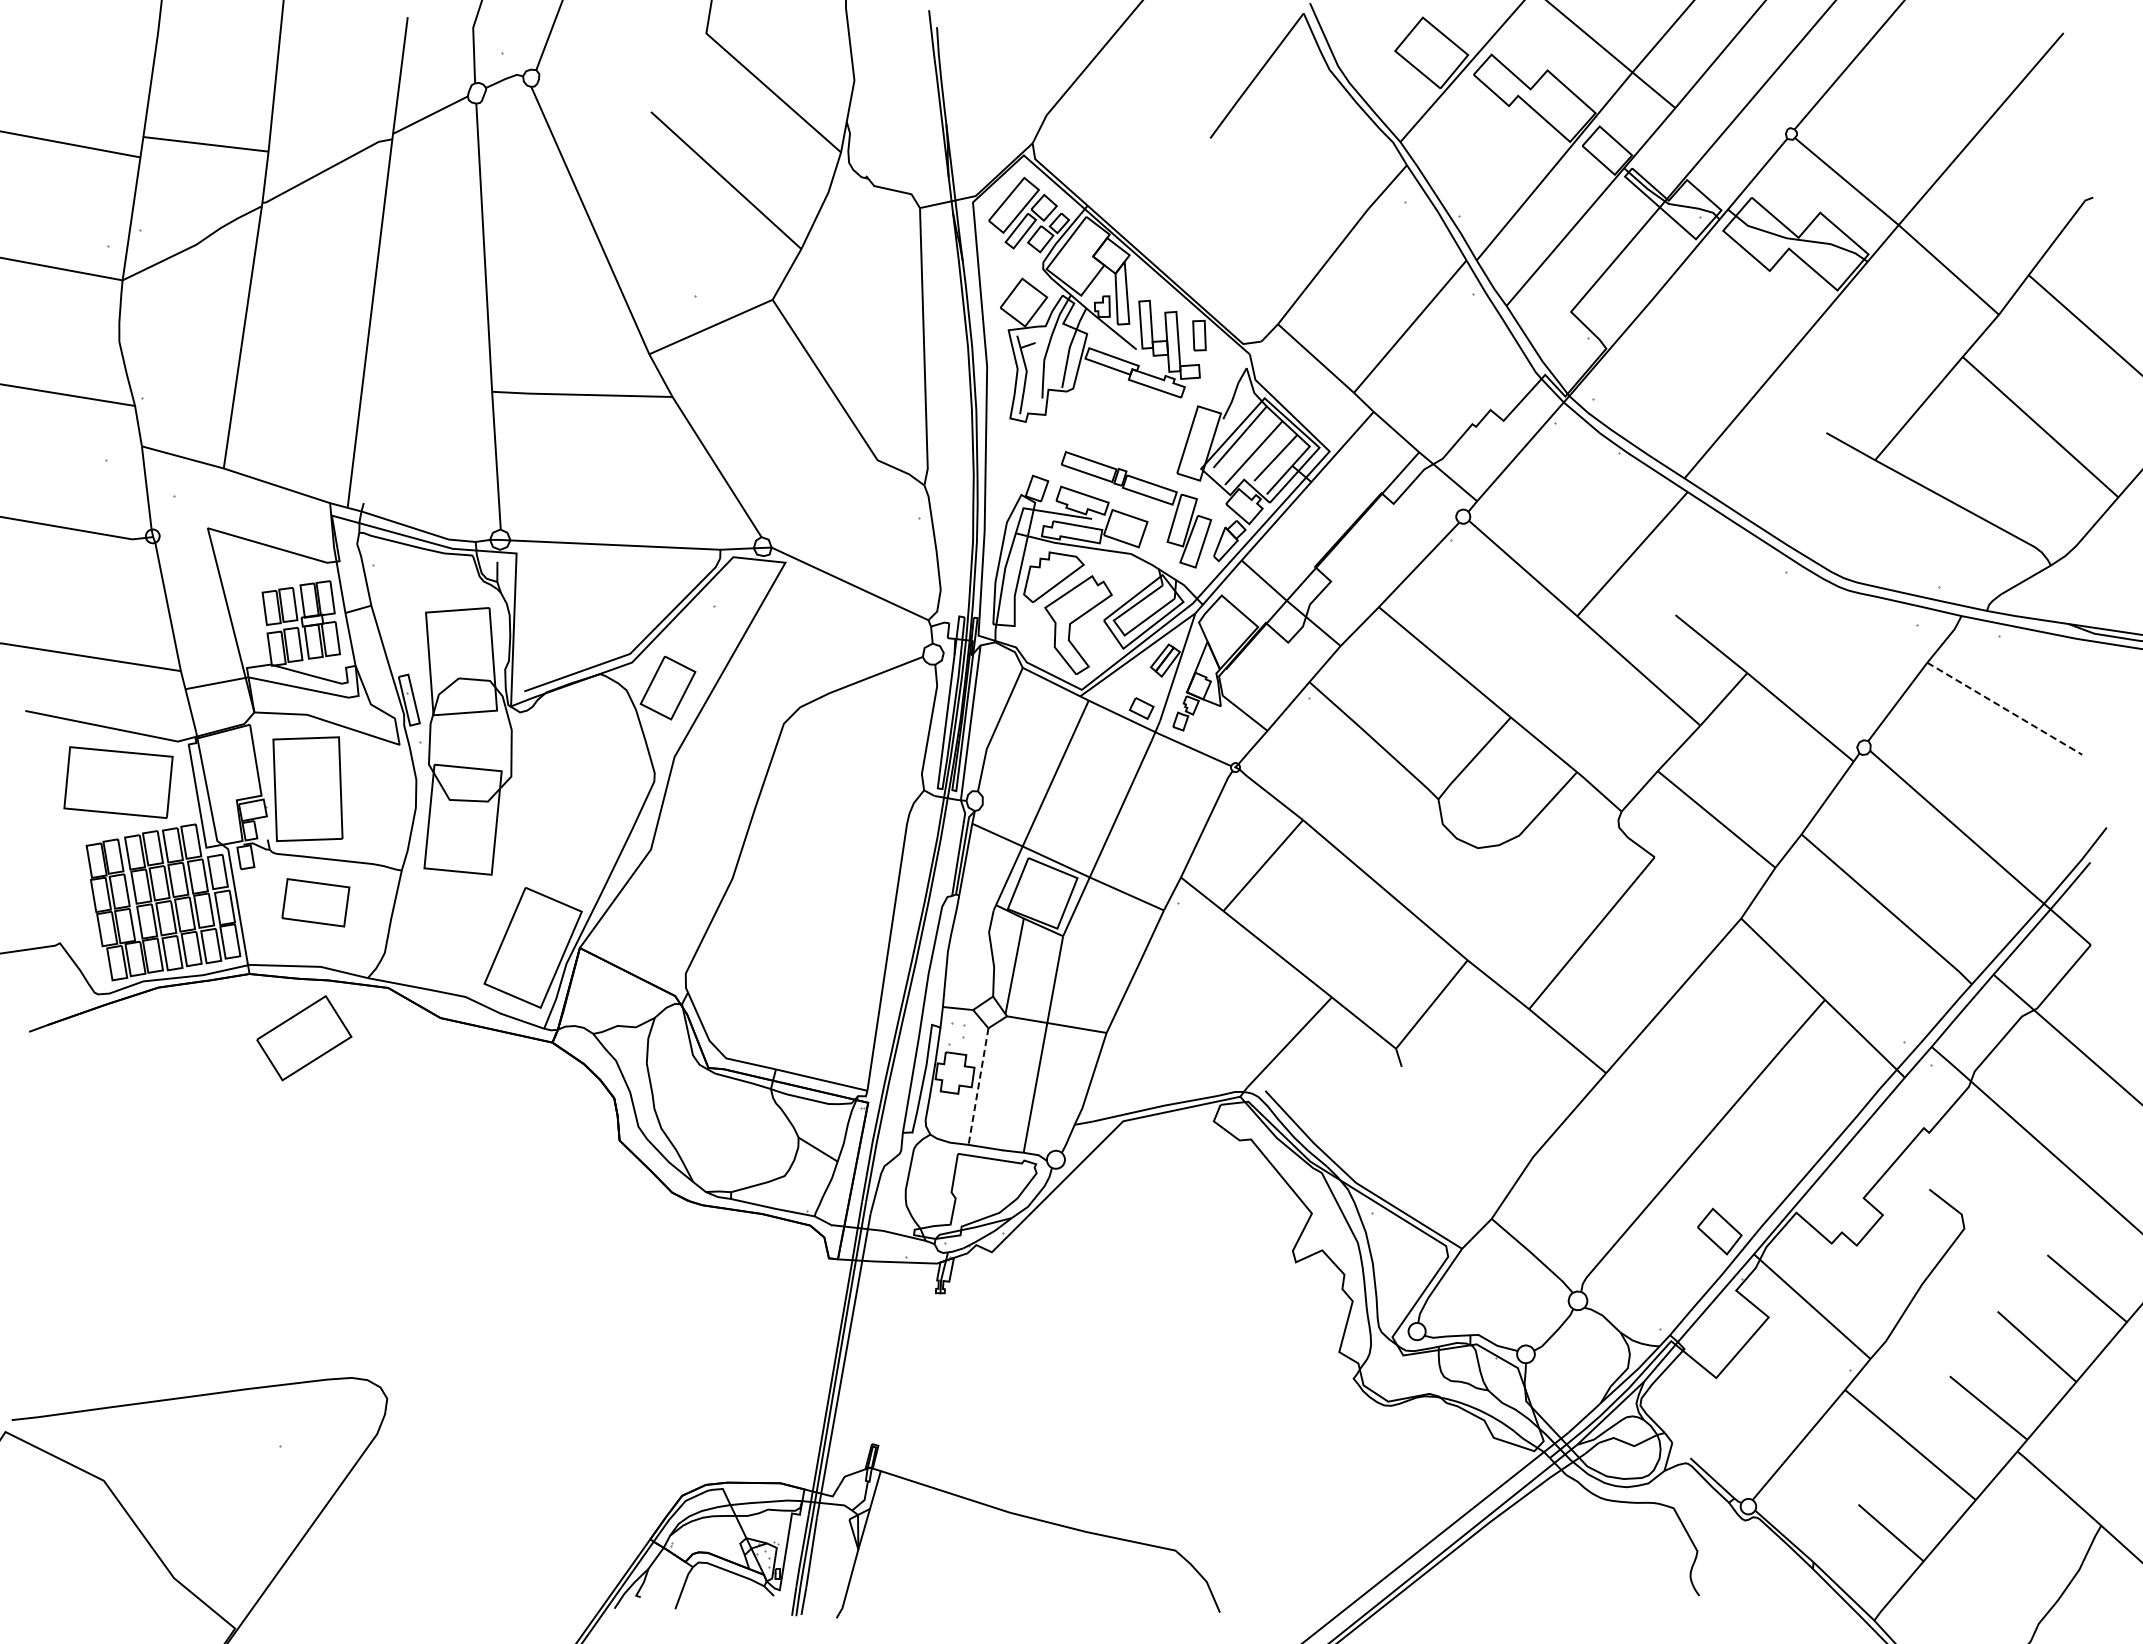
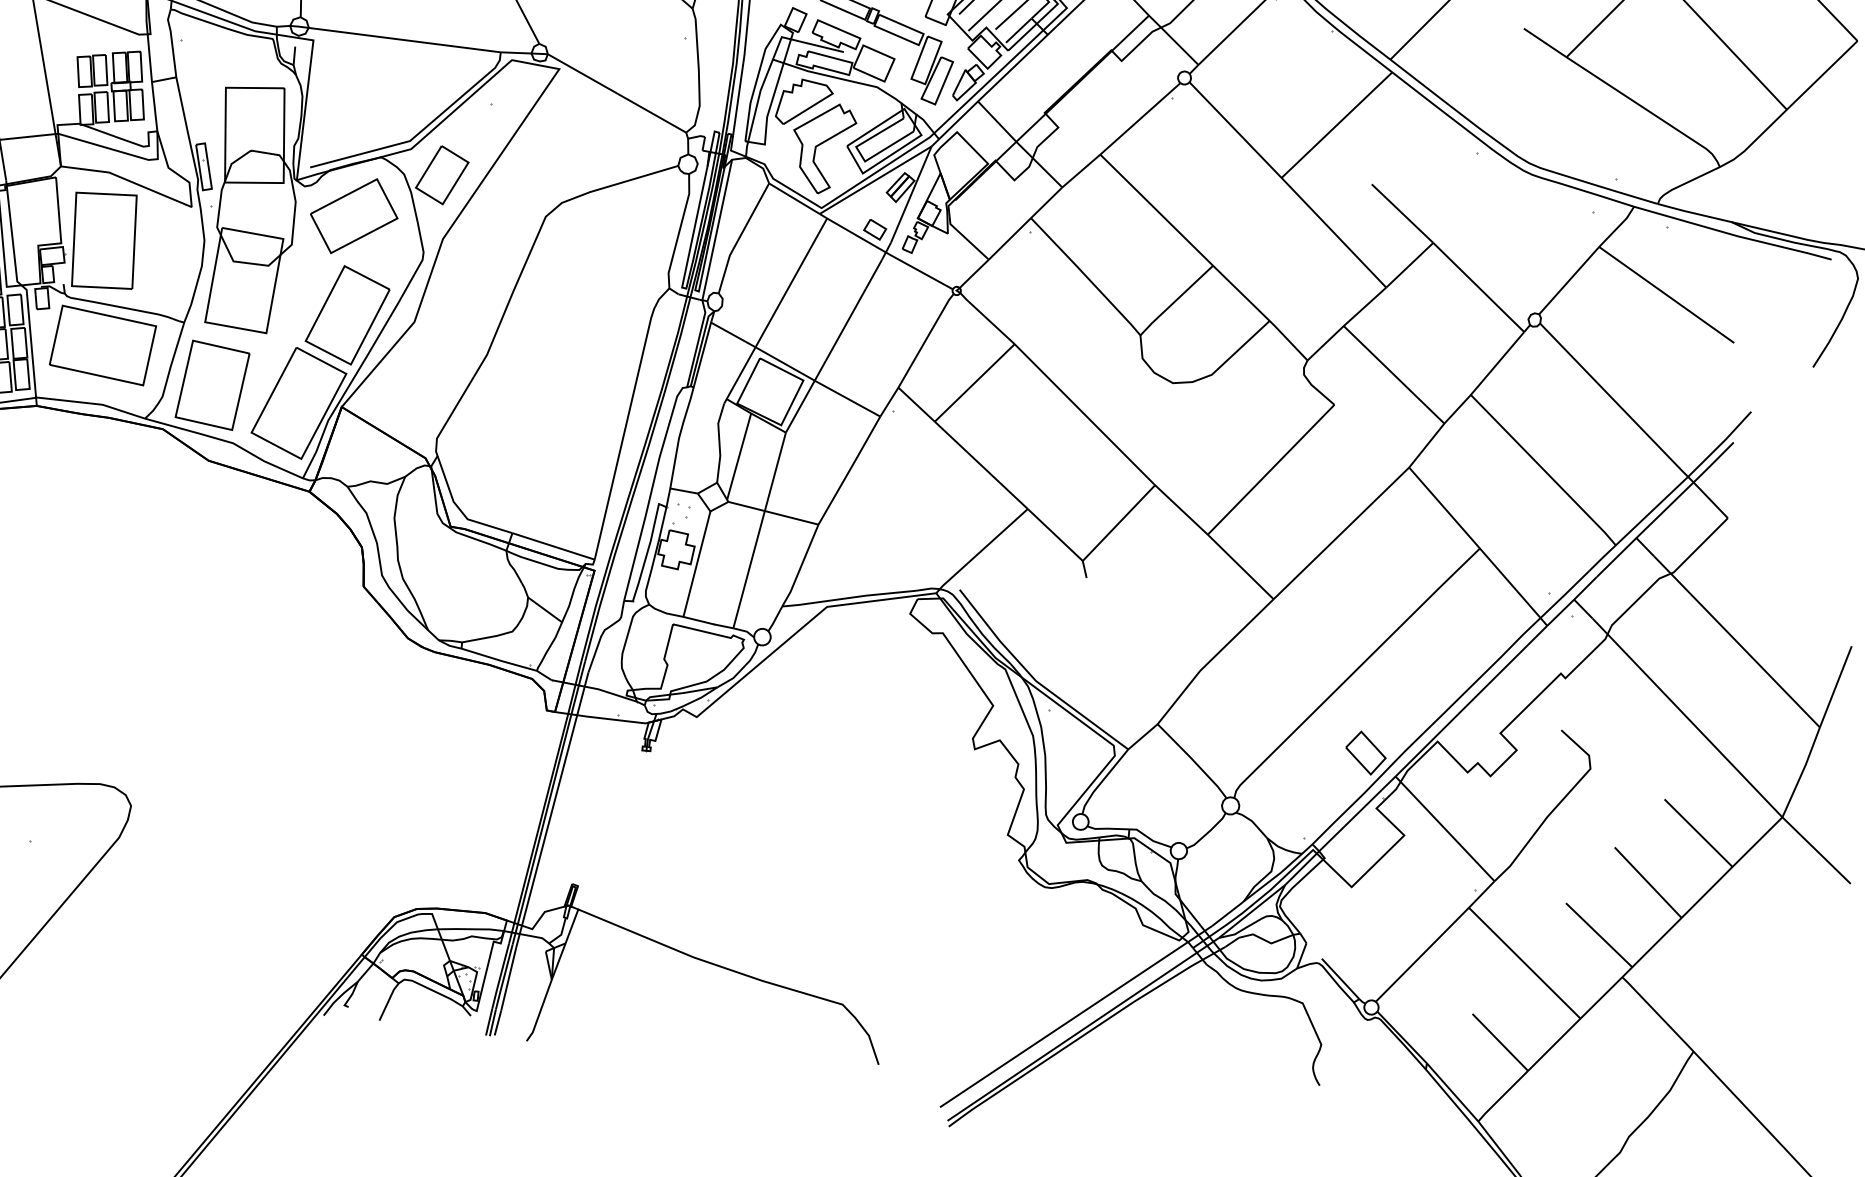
line: (2005, 709) -> (1667, 295), dashed -> solid
part: (578, 848) -> (348, 315), added
part: (315, 902) -> (102, 345), size x1.67
part: (437, 935) -> (212, 384), added
part: (304, 1038) -> (354, 216), moved
line: (978, 1087) -> (696, 565), dashed -> solid

